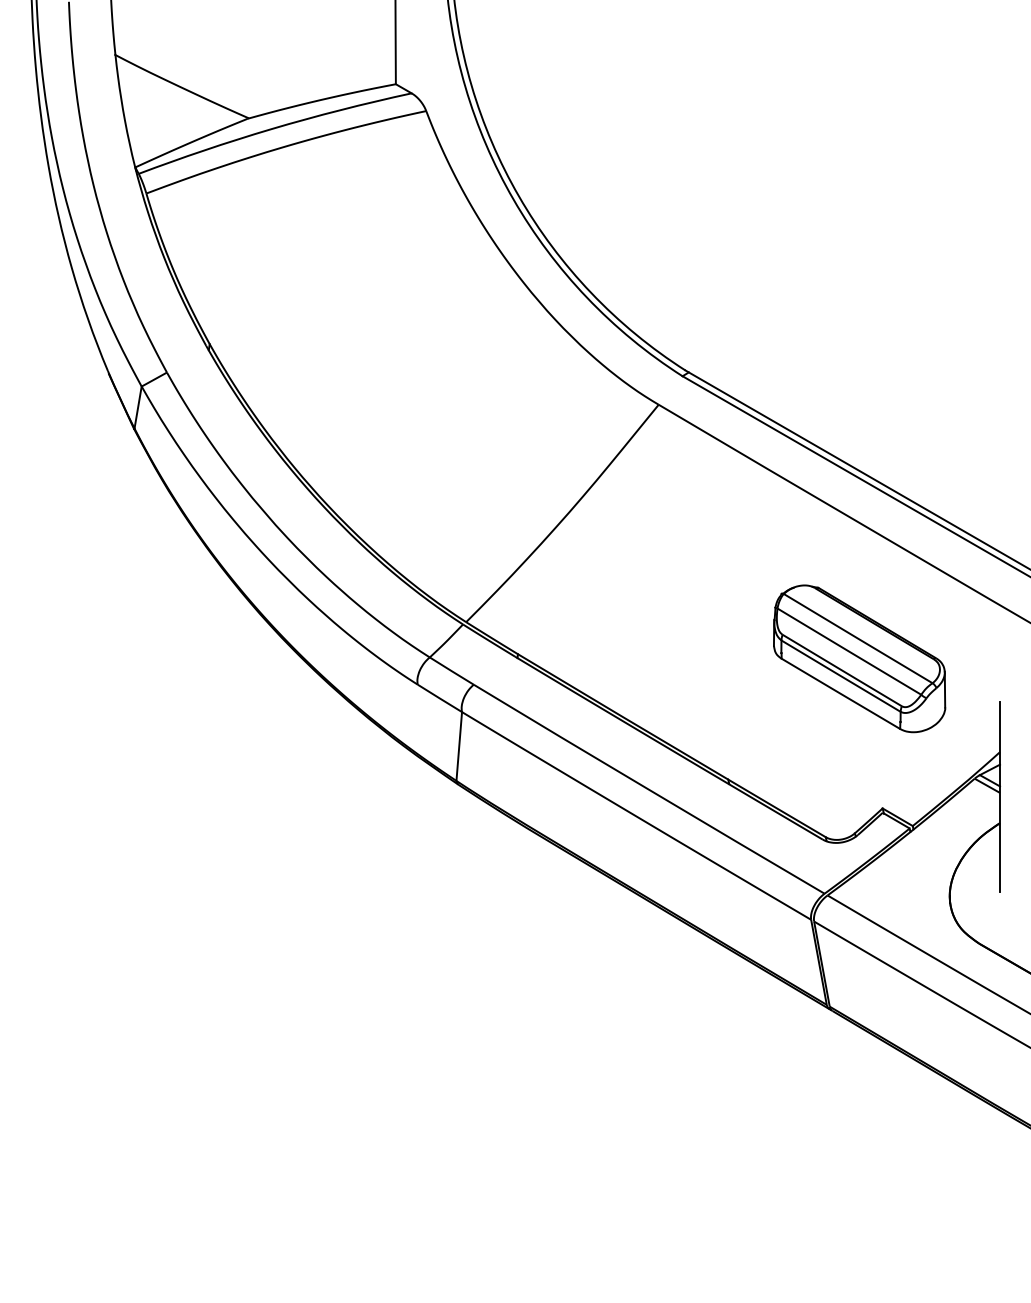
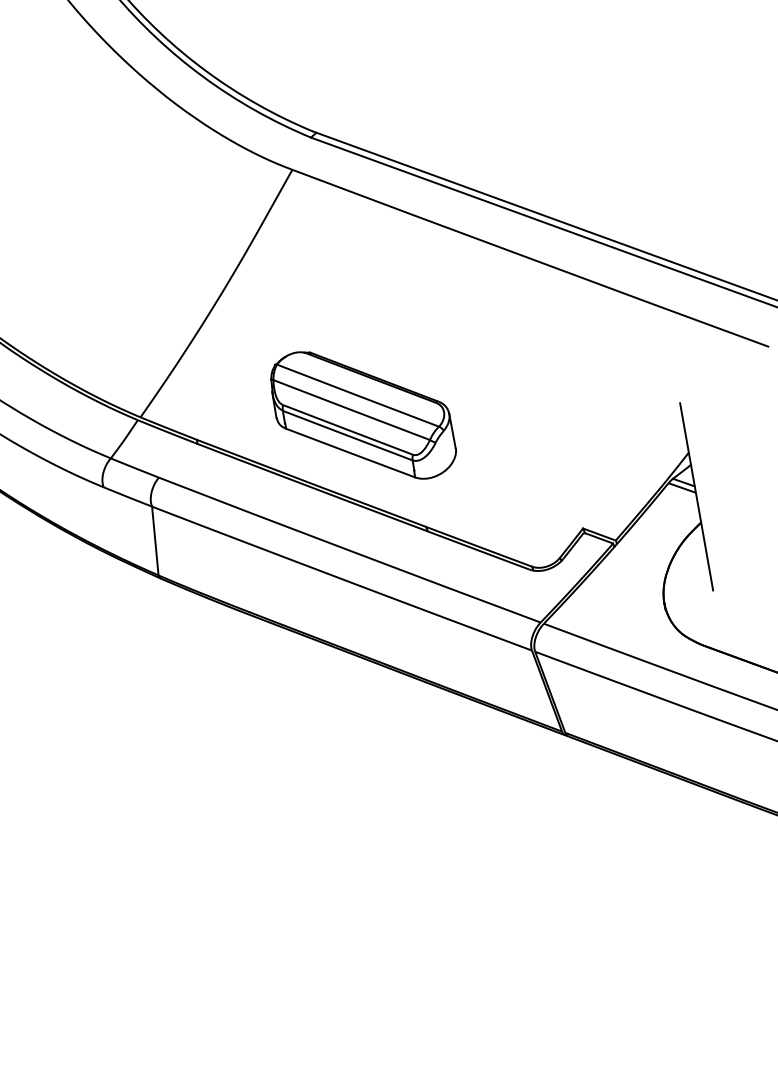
part: (859, 658) -> (362, 415), moved

